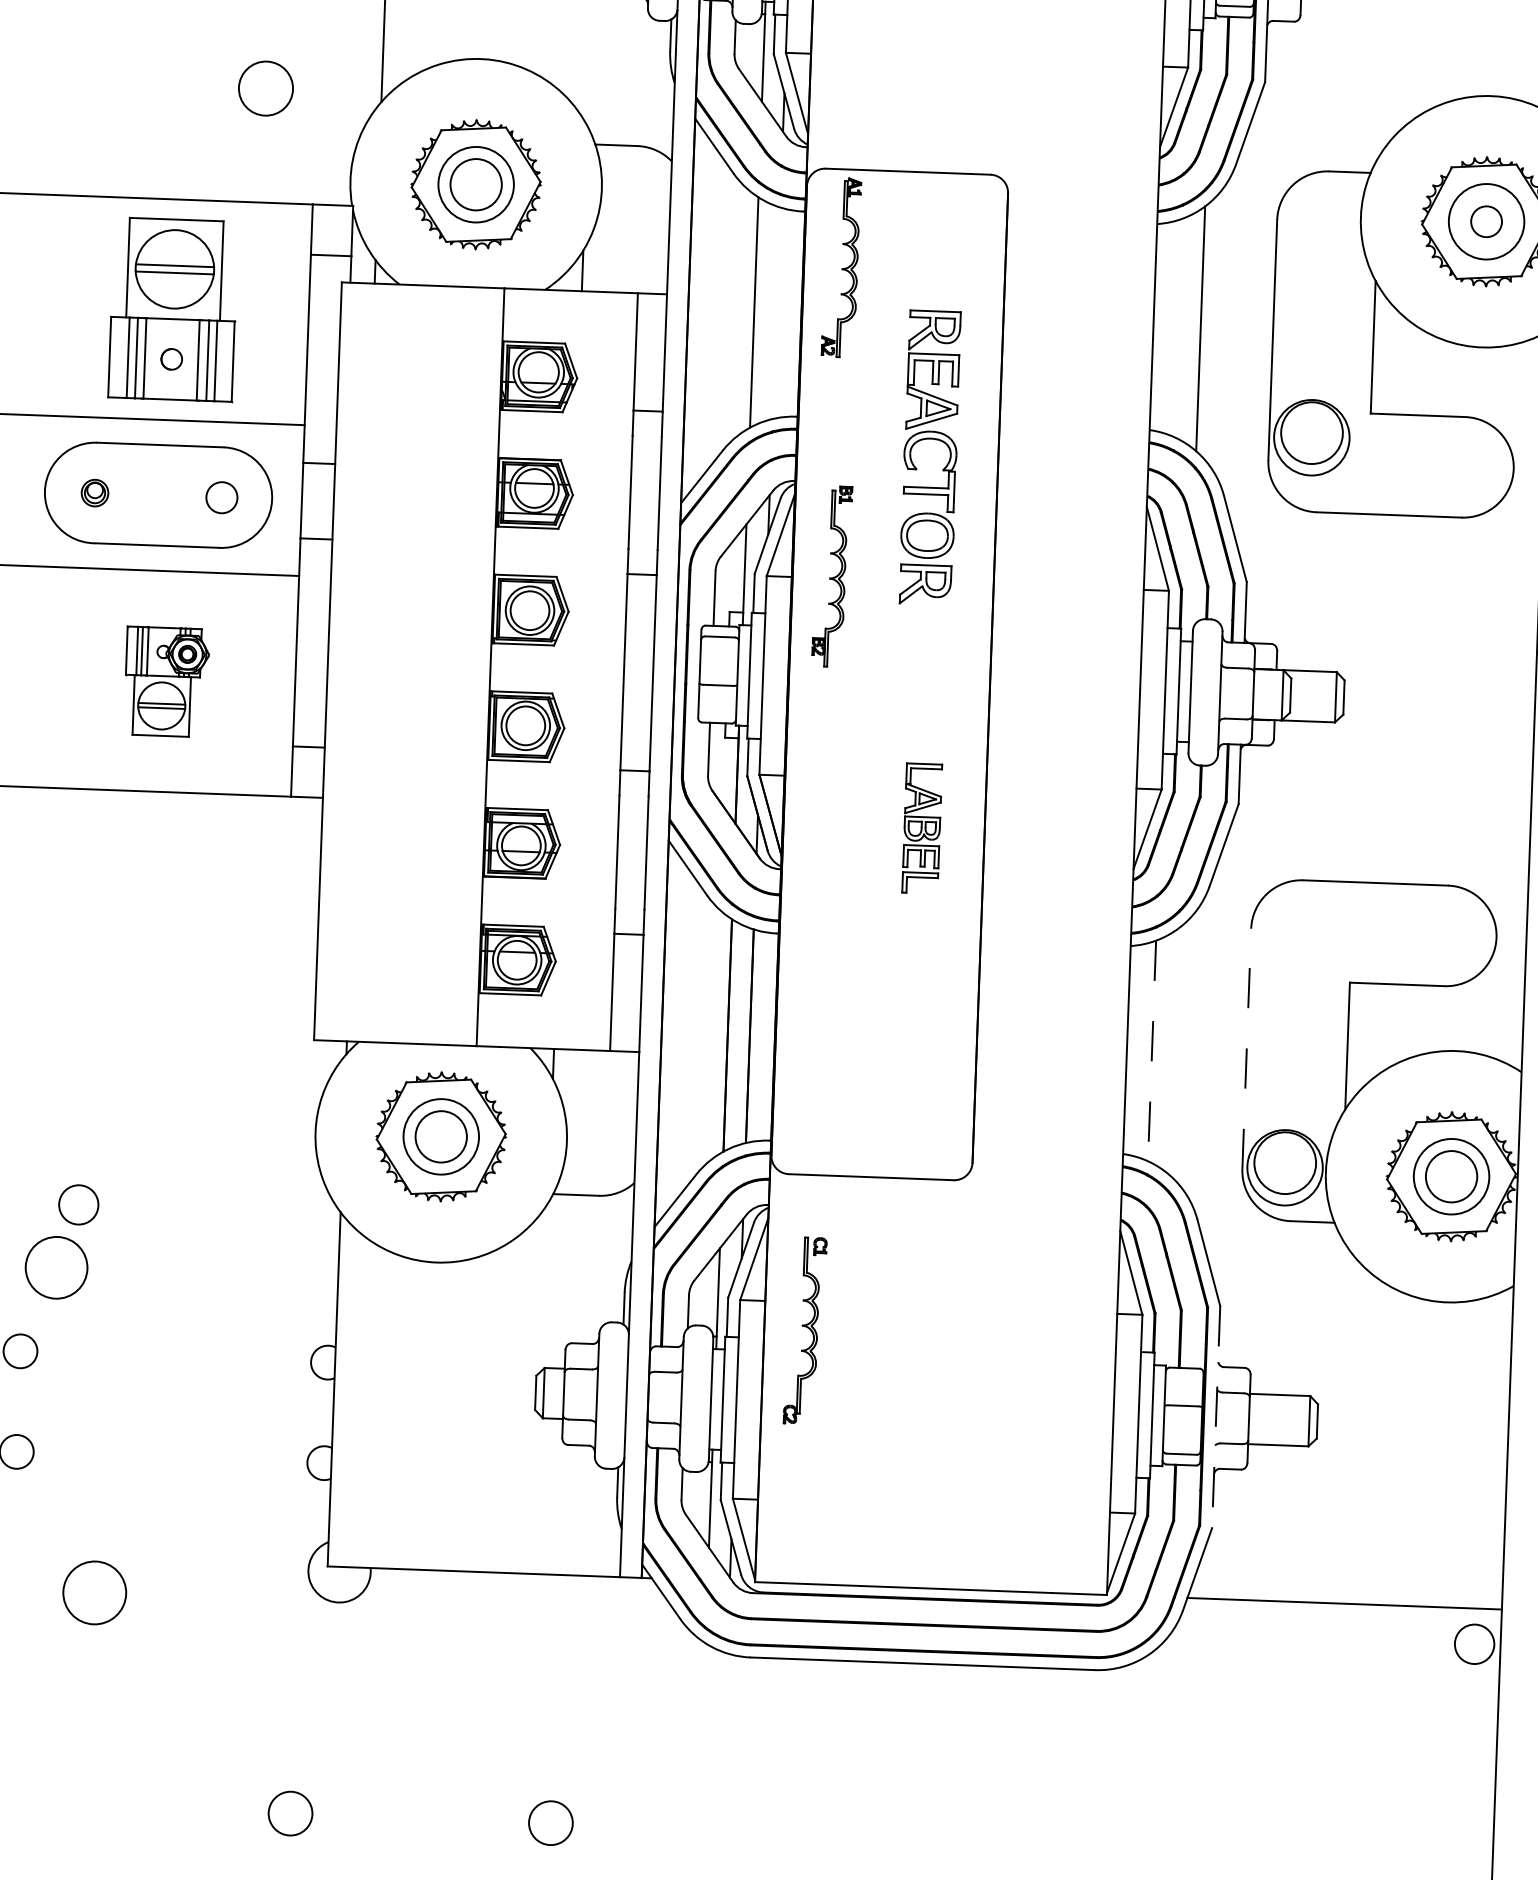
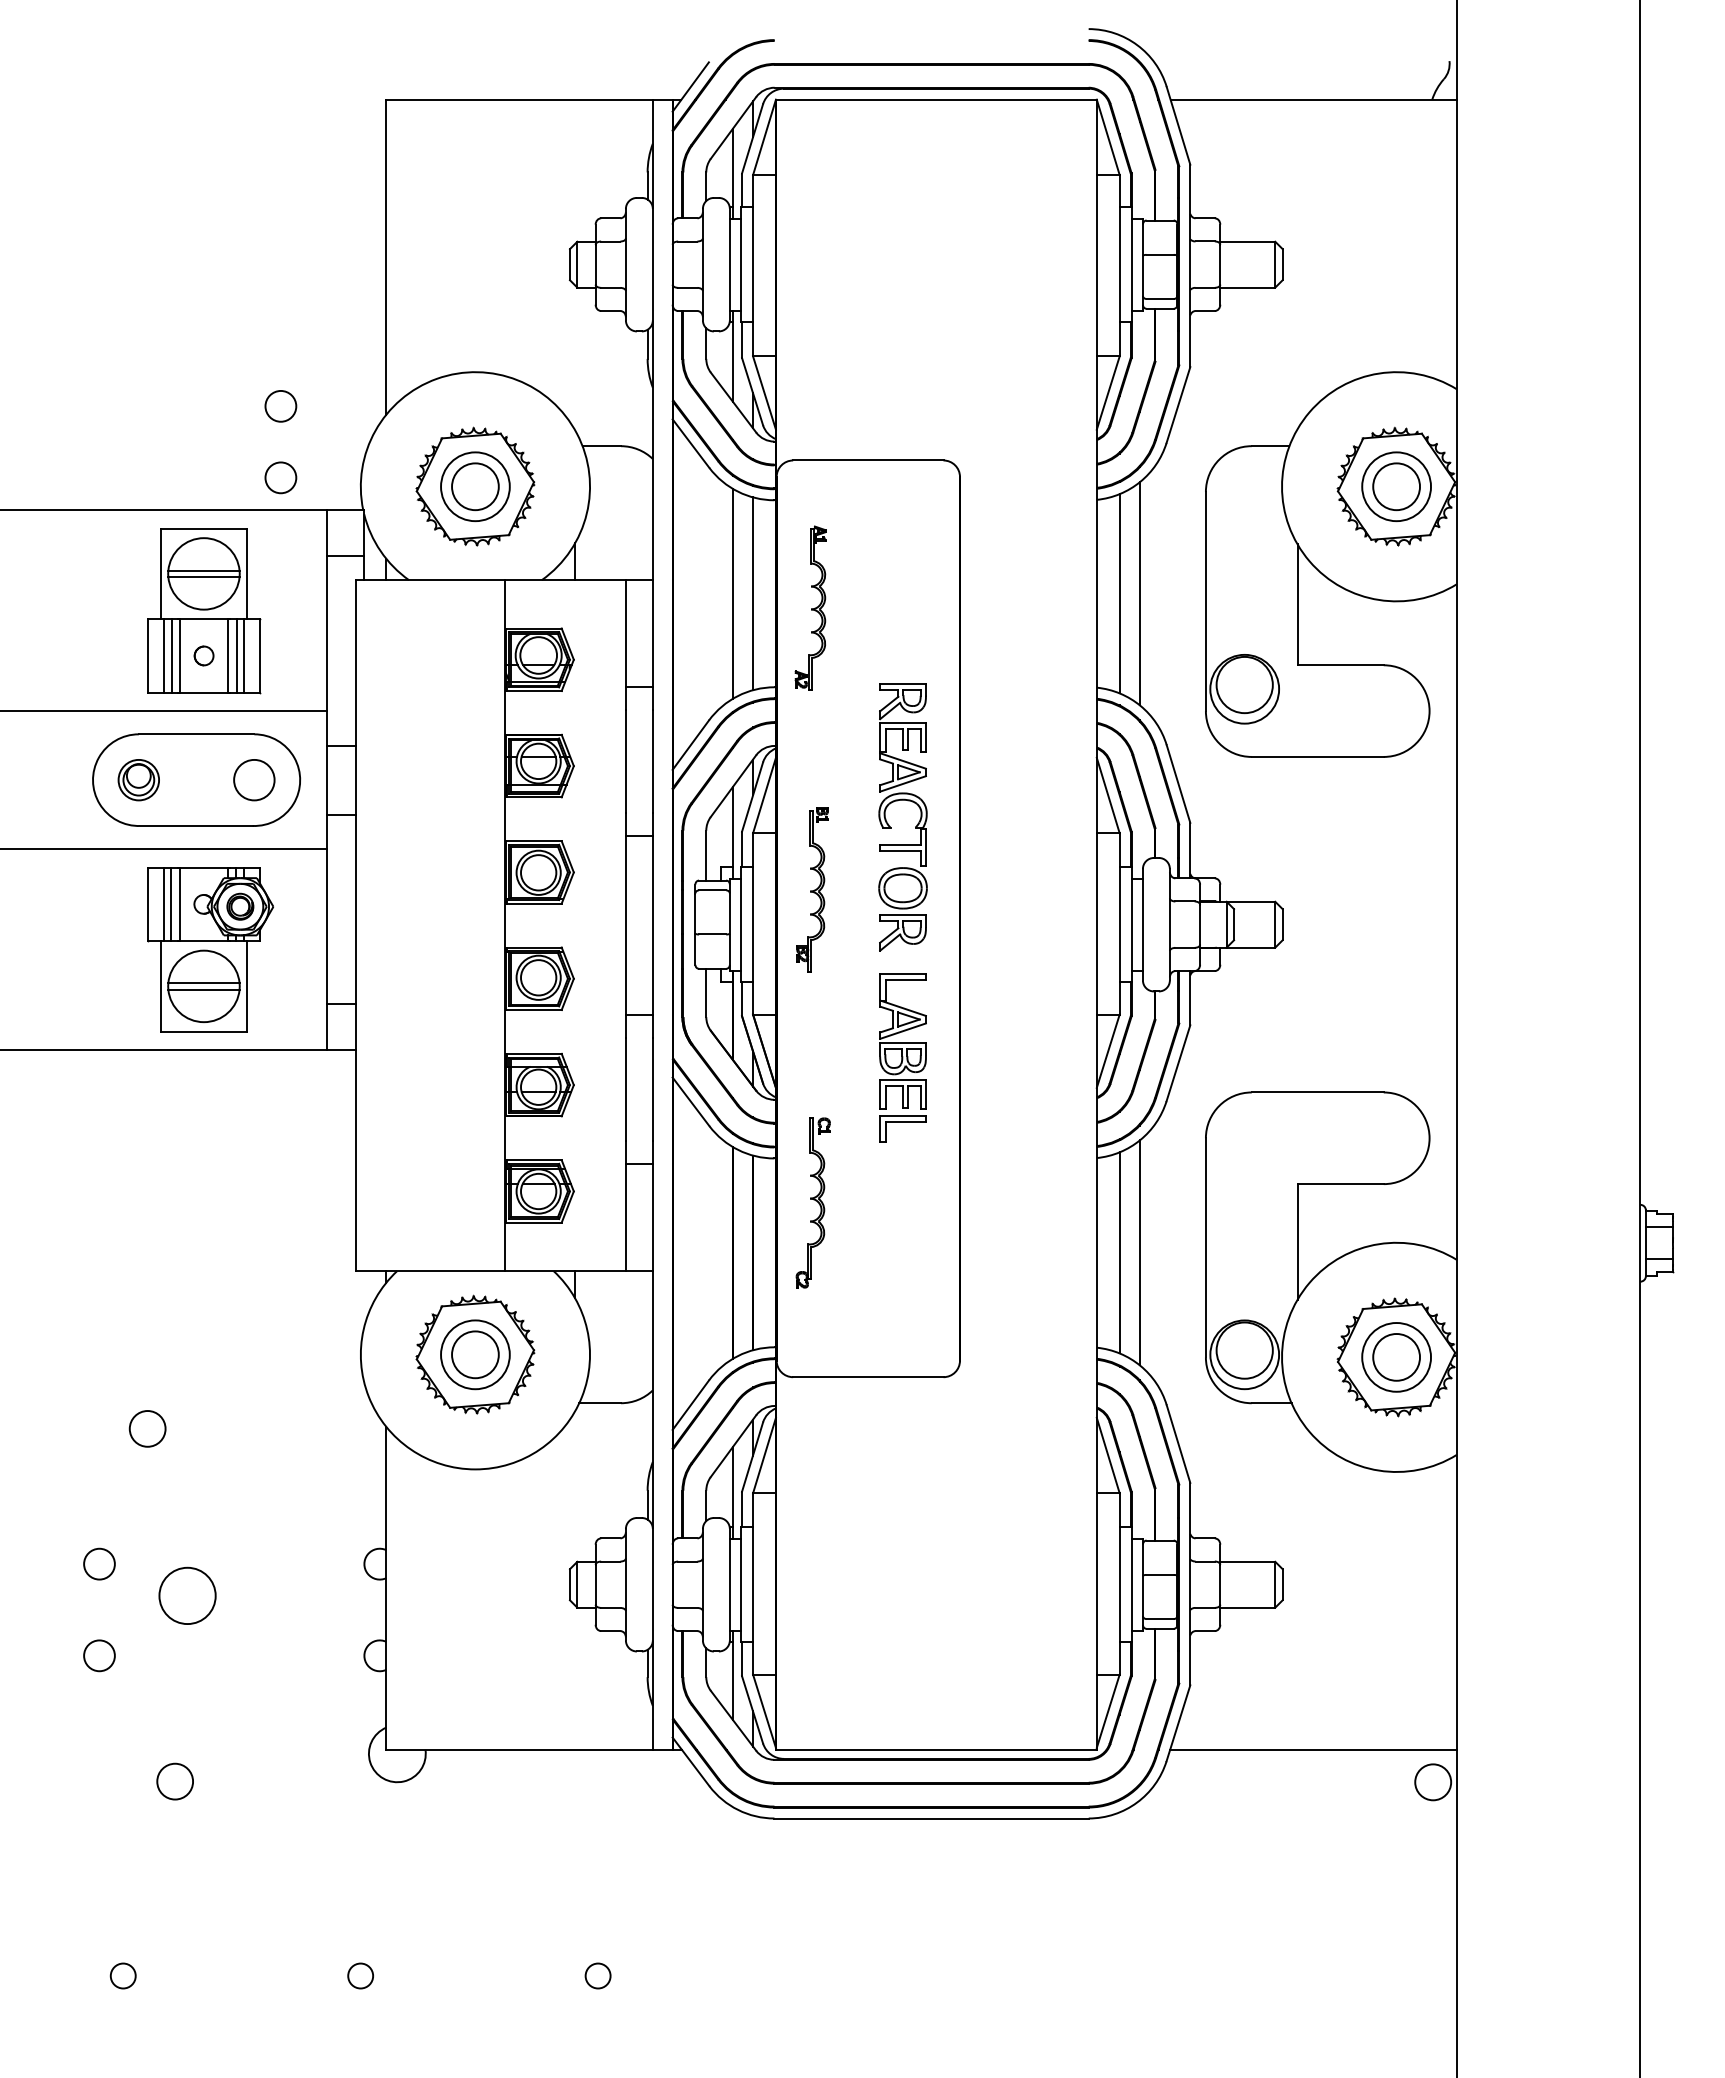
circle: (265, 88) -> (280, 406), size x0.62
circle: (262, 166) -> (280, 477), added
circle: (1486, 221) -> (1396, 486), size x1.67
part: (841, 267) -> (810, 607), moved
line: (776, 312) -> (753, 593), added
line: (1178, 327) -> (1119, 593), added
part: (917, 468) -> (891, 827), moved
part: (94, 493) -> (138, 780), size x1.67
circle: (222, 498) -> (254, 780), size x1.43
part: (832, 576) -> (812, 889), moved
part: (166, 681) -> (210, 949), size x1.67
part: (921, 827) -> (902, 1057), size x1.43
line: (1246, 1048) -> (1205, 1247), dashed -> solid
line: (1151, 1050) -> (1119, 1252), dashed -> solid
line: (1173, 1051) -> (1139, 1252), added
circle: (56, 1267) -> (187, 1595), moved
part: (804, 1329) -> (812, 1202), moved
line: (1216, 1417) -> (1190, 1584), dashed -> solid
circle: (95, 1592) -> (175, 1781), size x0.62
circle: (29, 1803) -> (122, 1975), added
circle: (290, 1813) -> (360, 1975), size x0.62
circle: (550, 1822) -> (597, 1975), size x0.62

